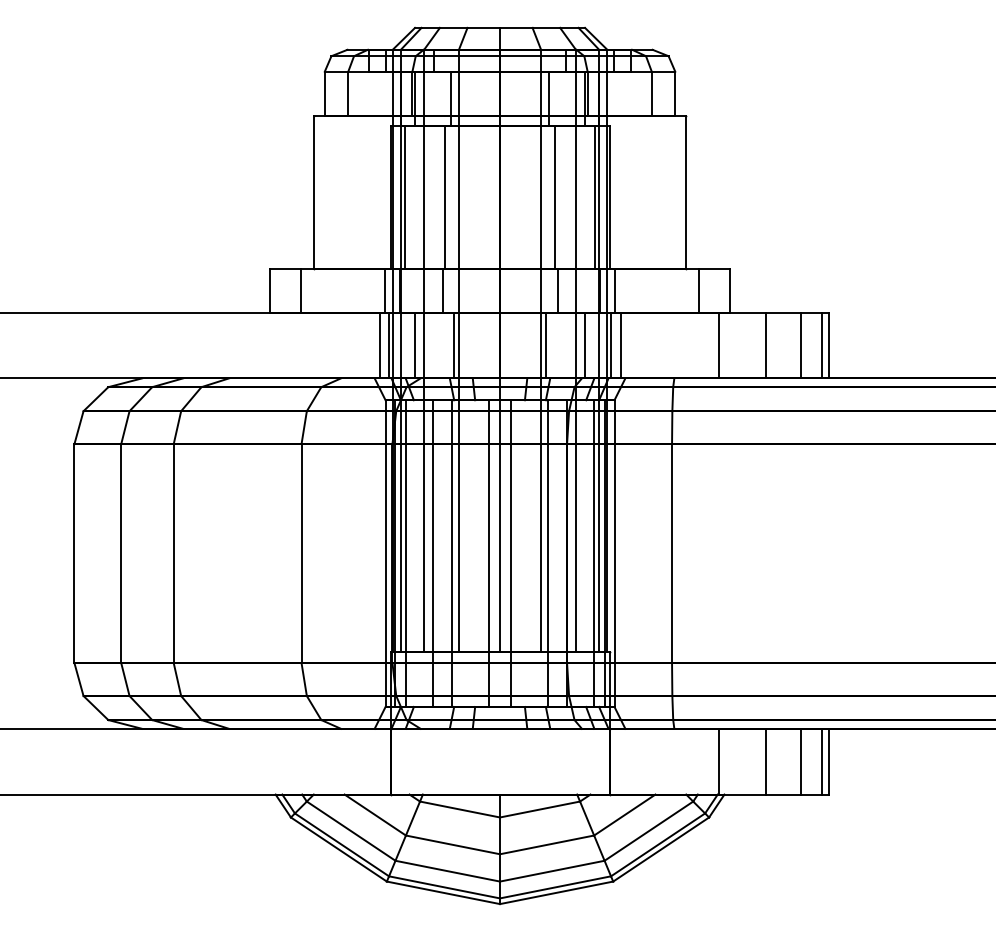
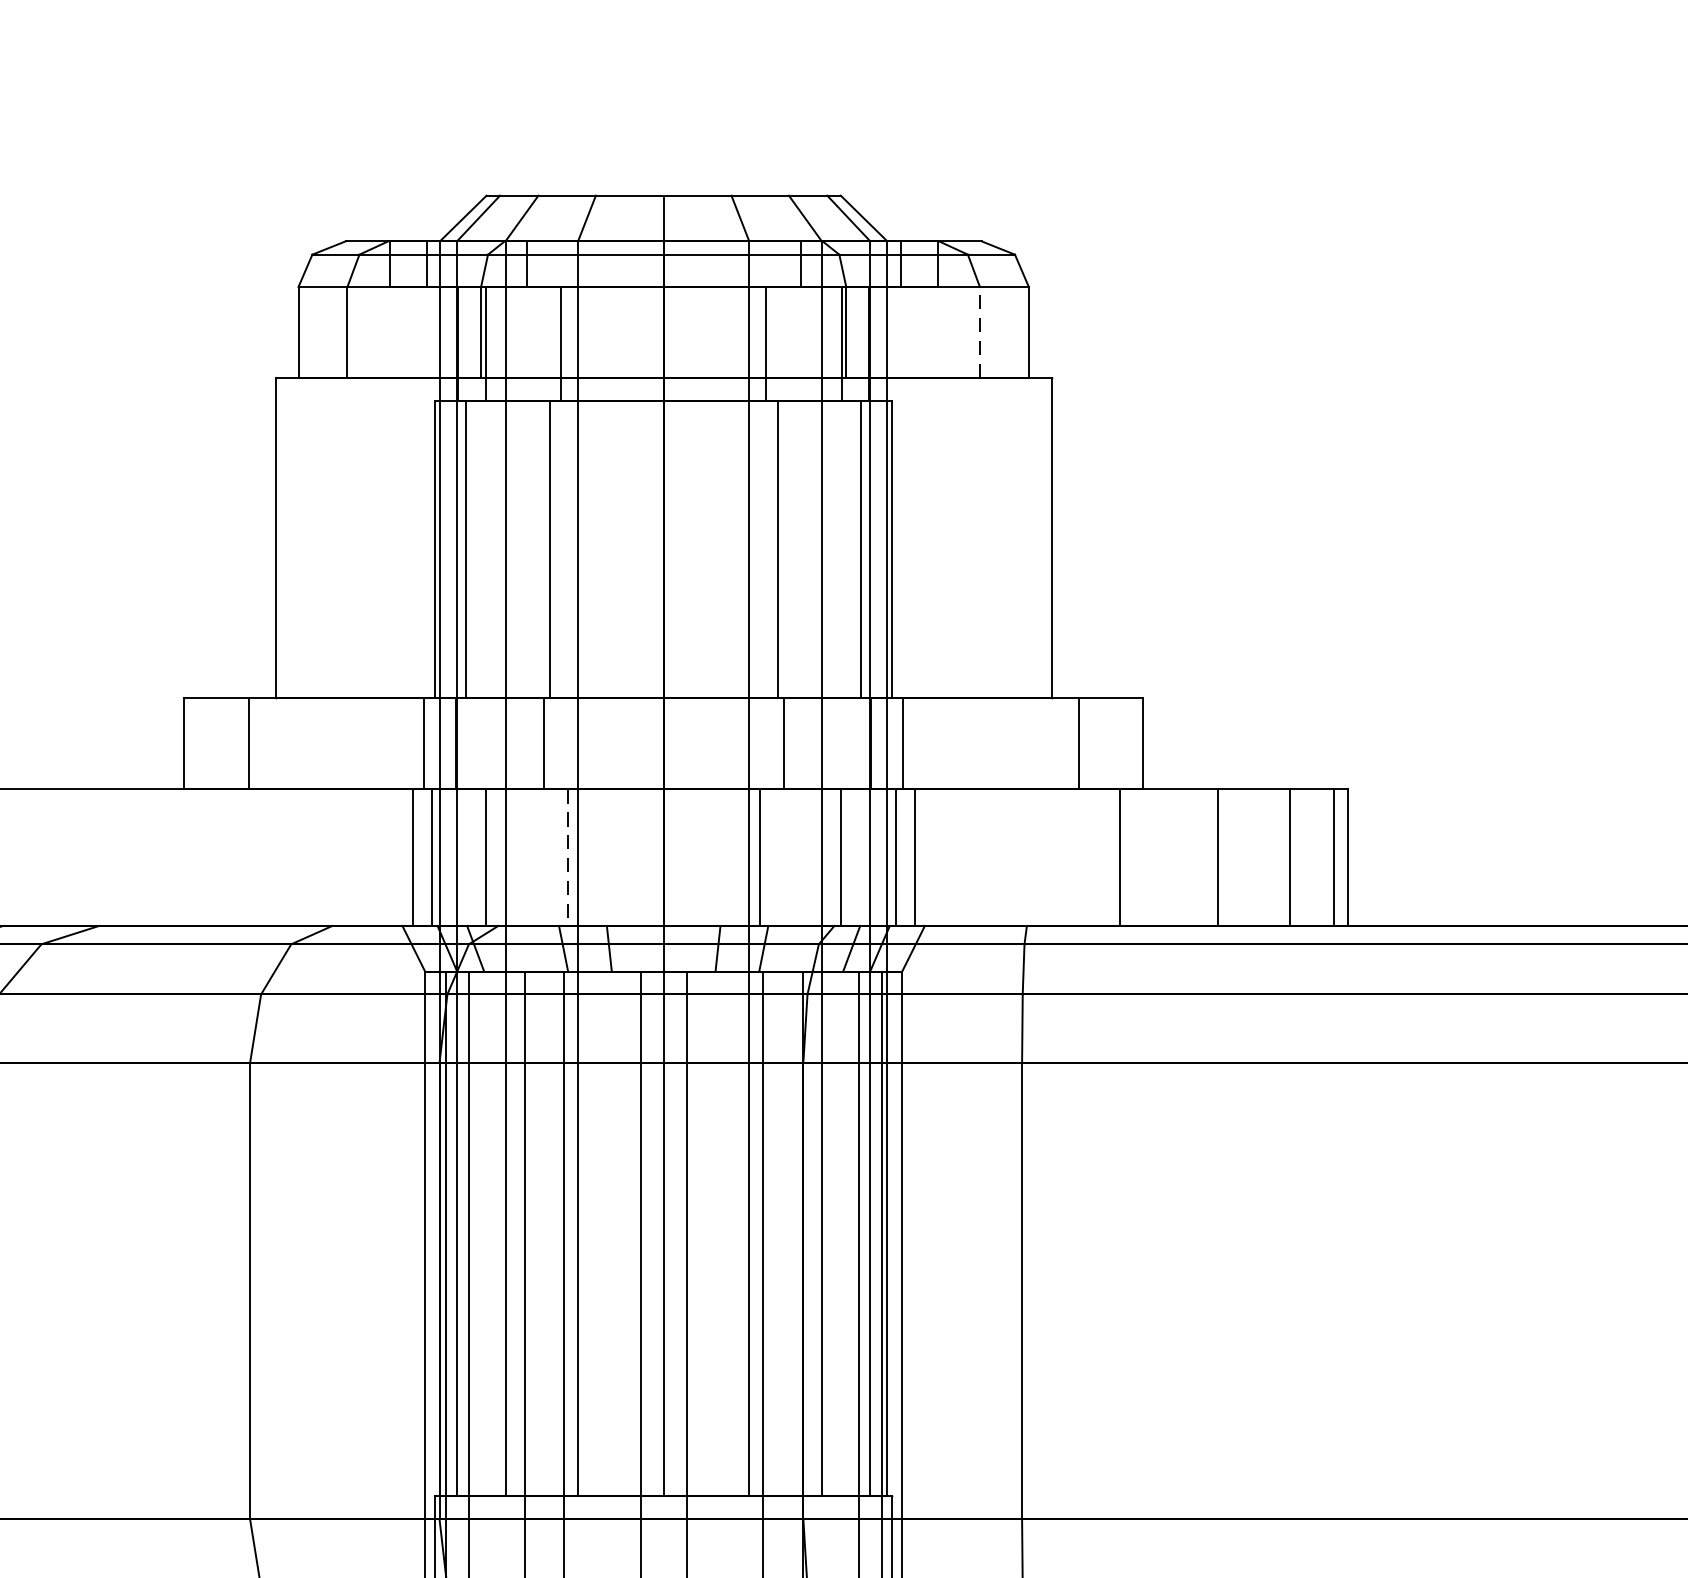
line: (651, 93) -> (979, 332), solid -> dashed
line: (453, 345) -> (566, 857), solid -> dashed

